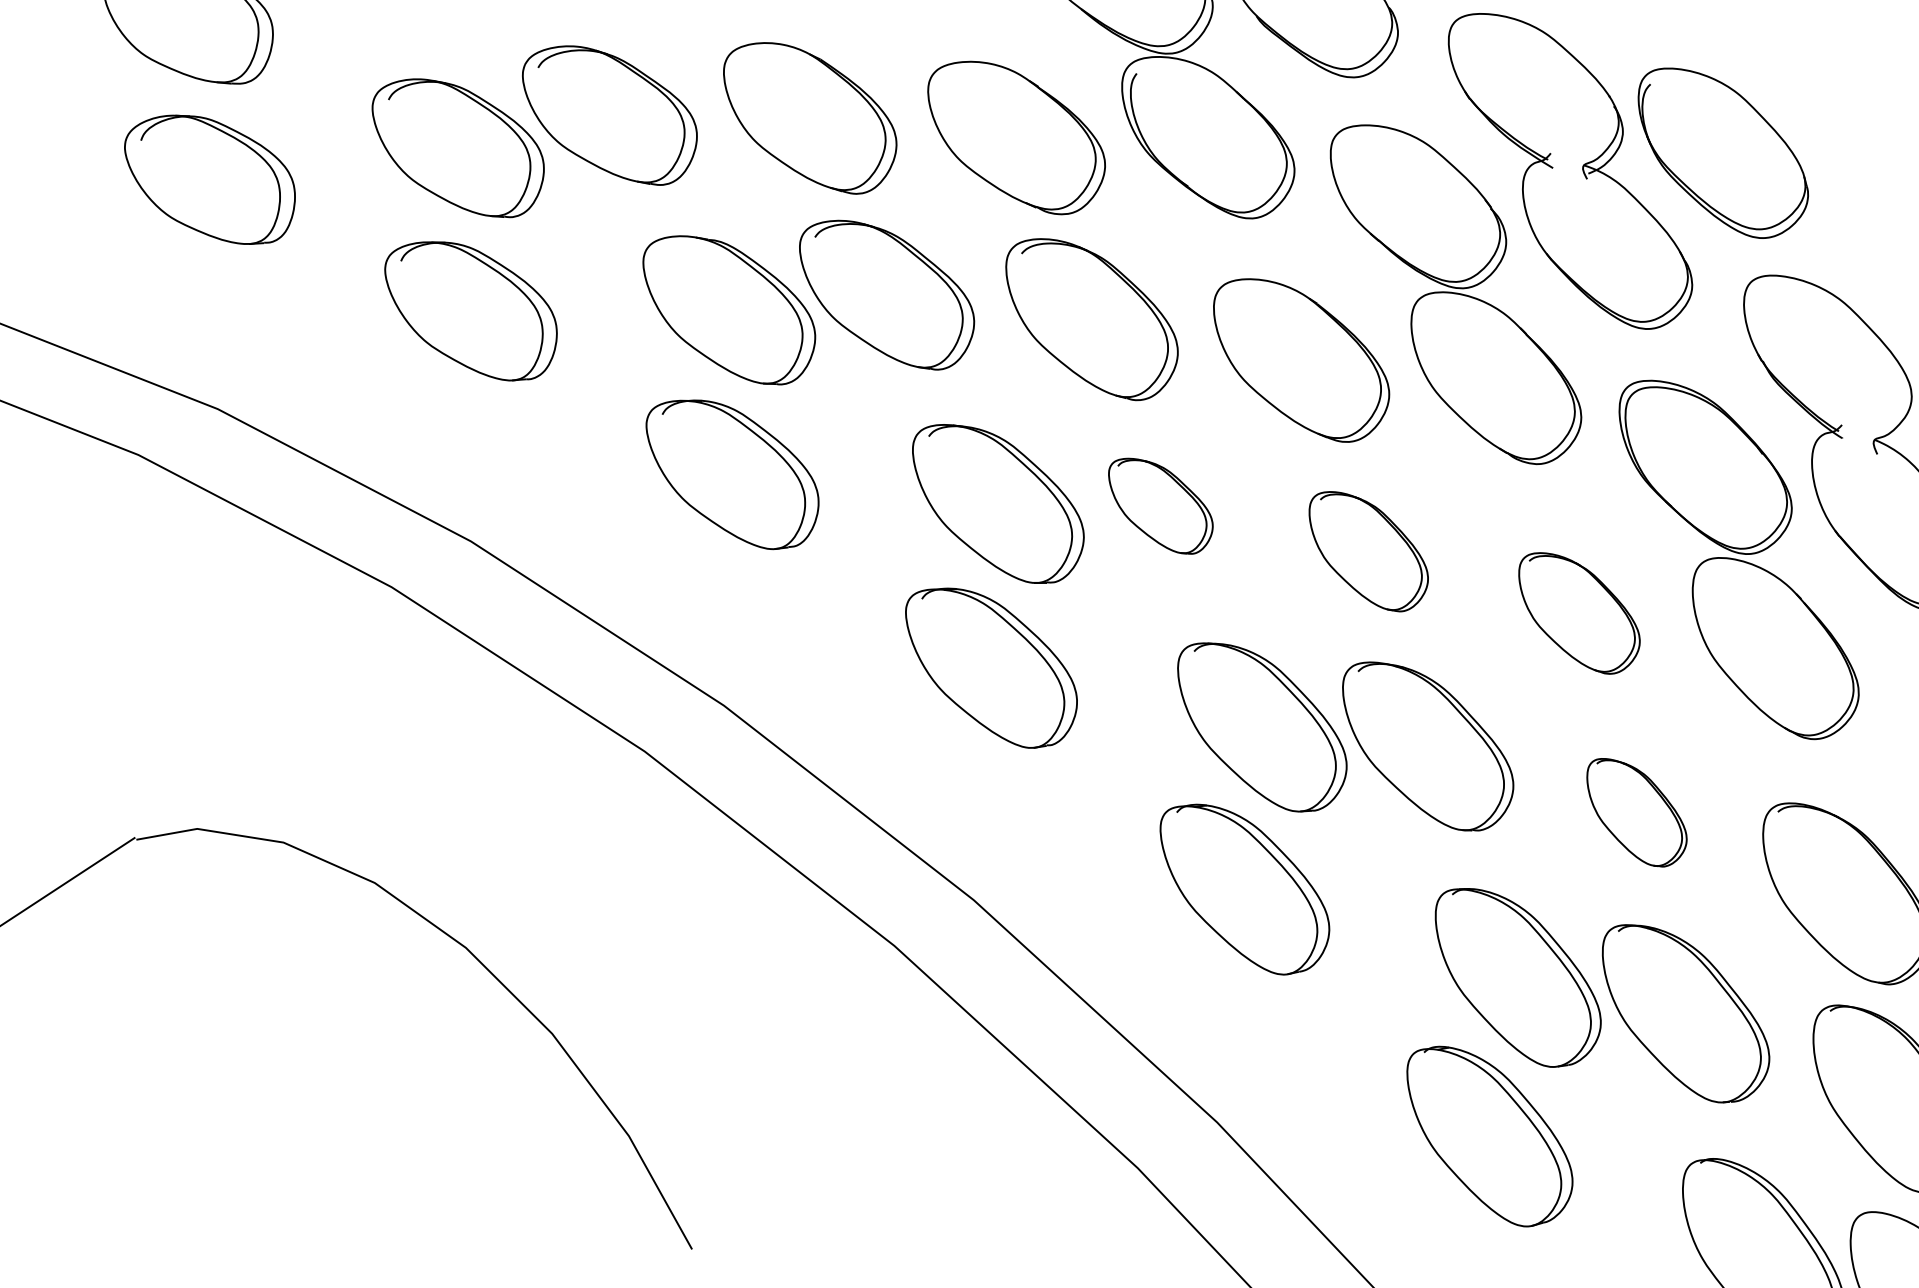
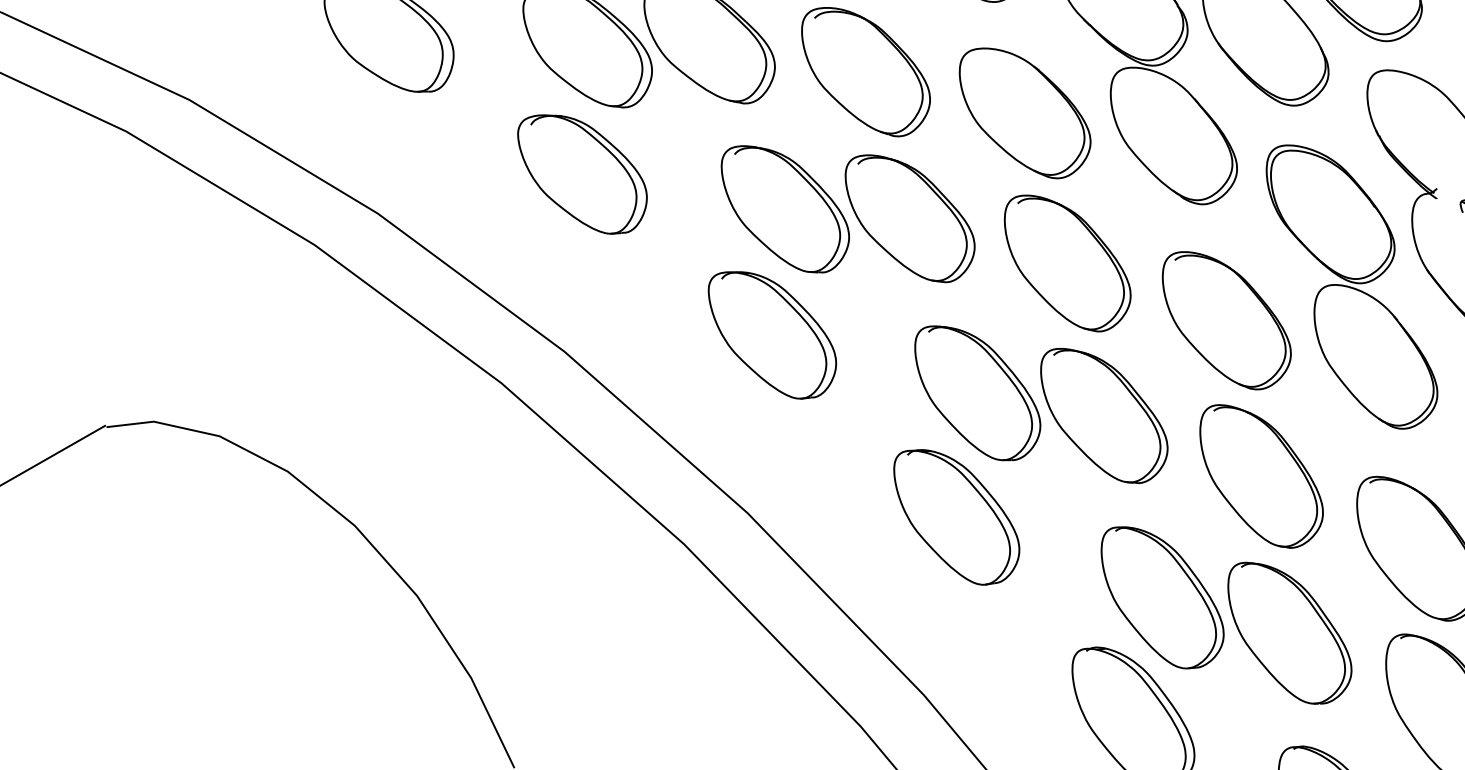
part: (1160, 506) -> (909, 219), size x1.67
part: (1368, 551) -> (1067, 263), size x1.43
part: (1579, 613) -> (1226, 321), size x1.43
part: (1636, 812) -> (1260, 476), size x1.67

